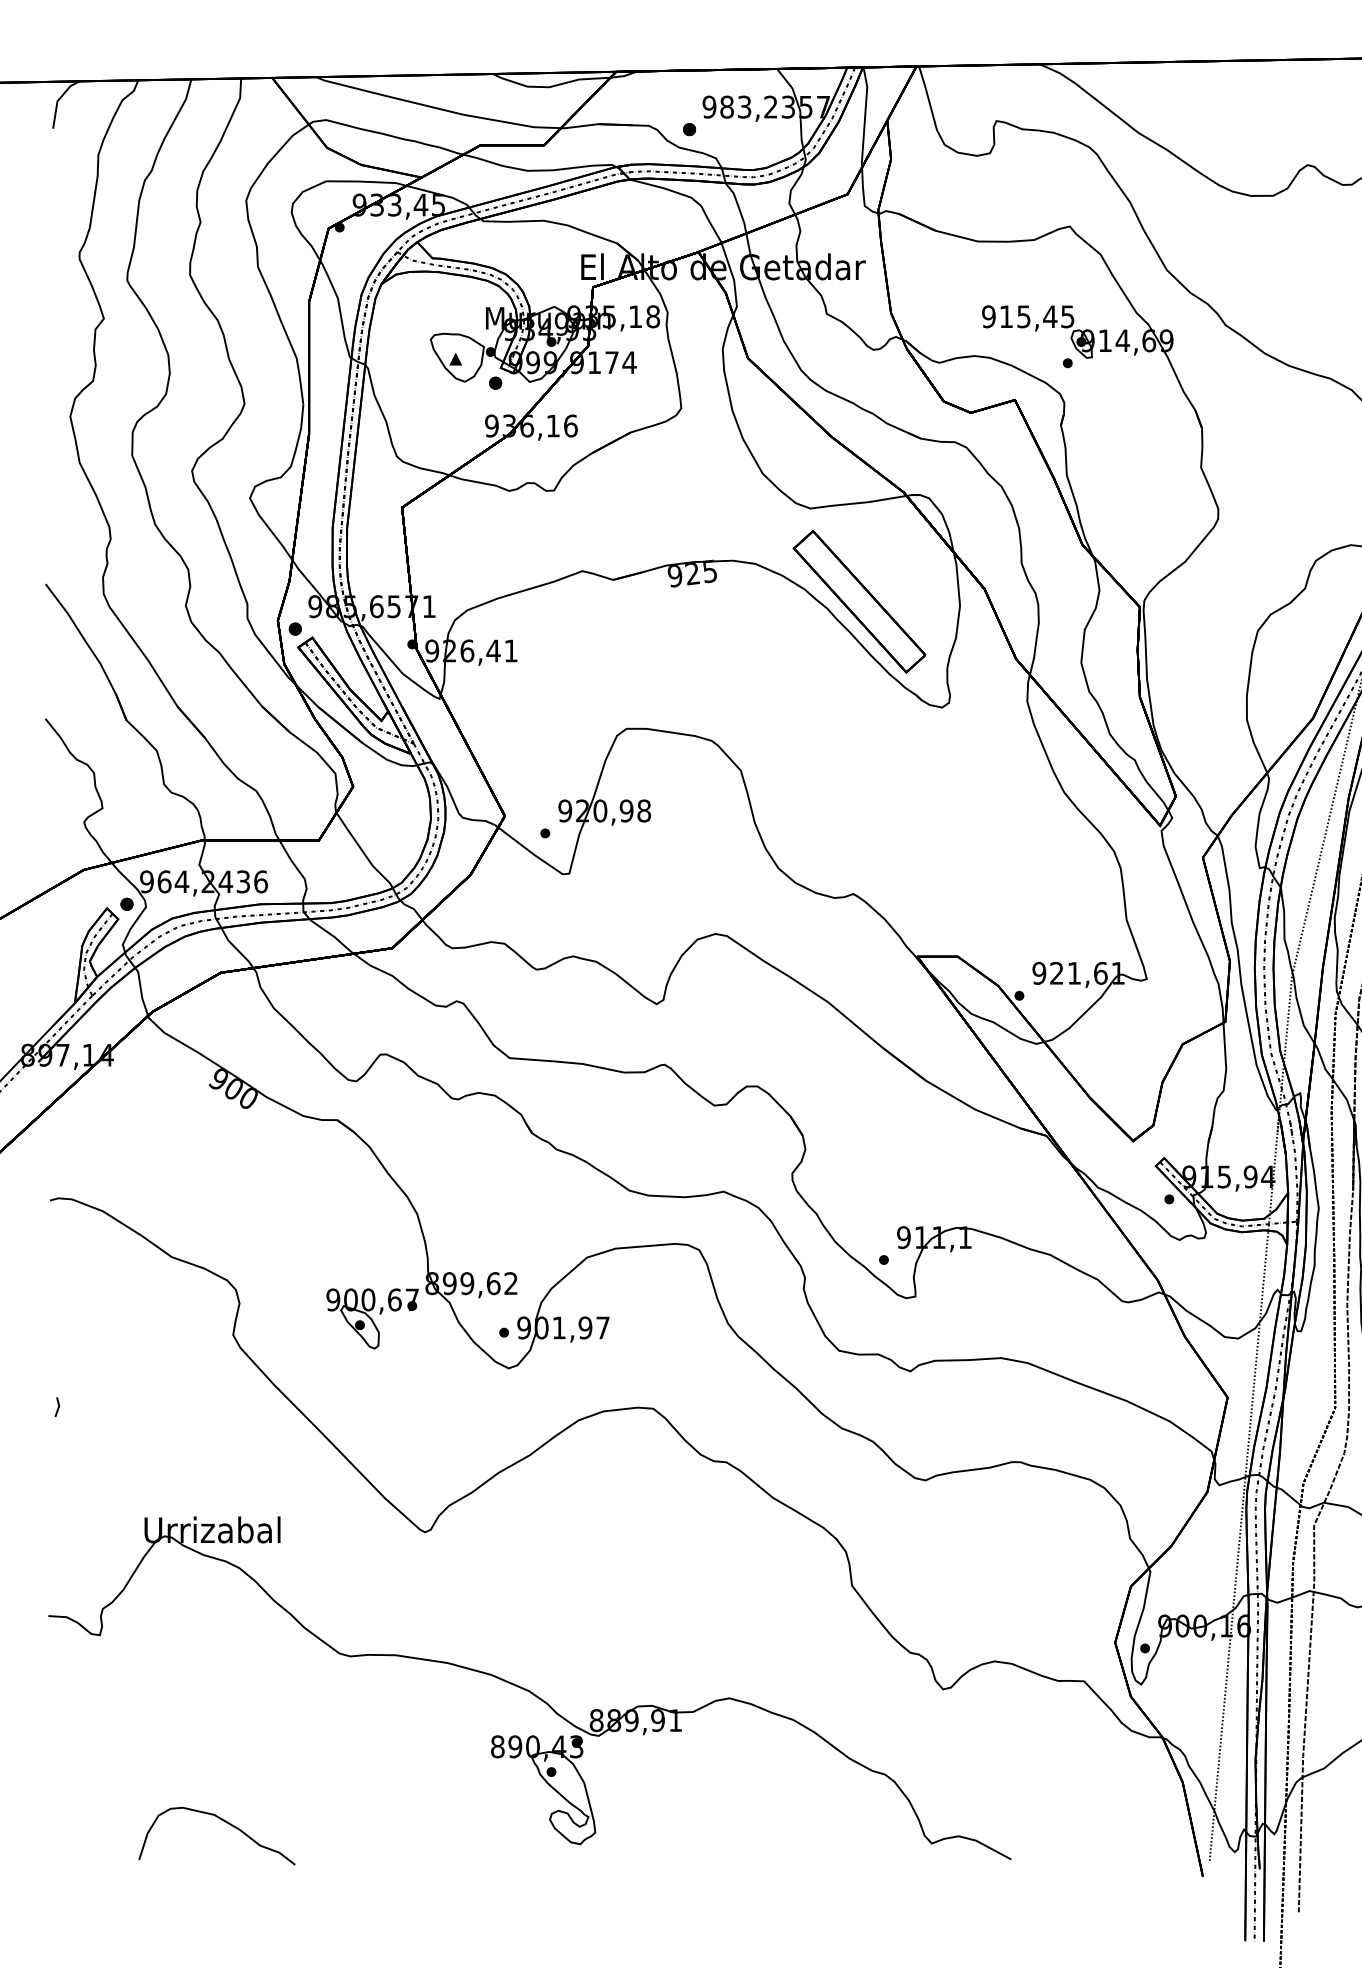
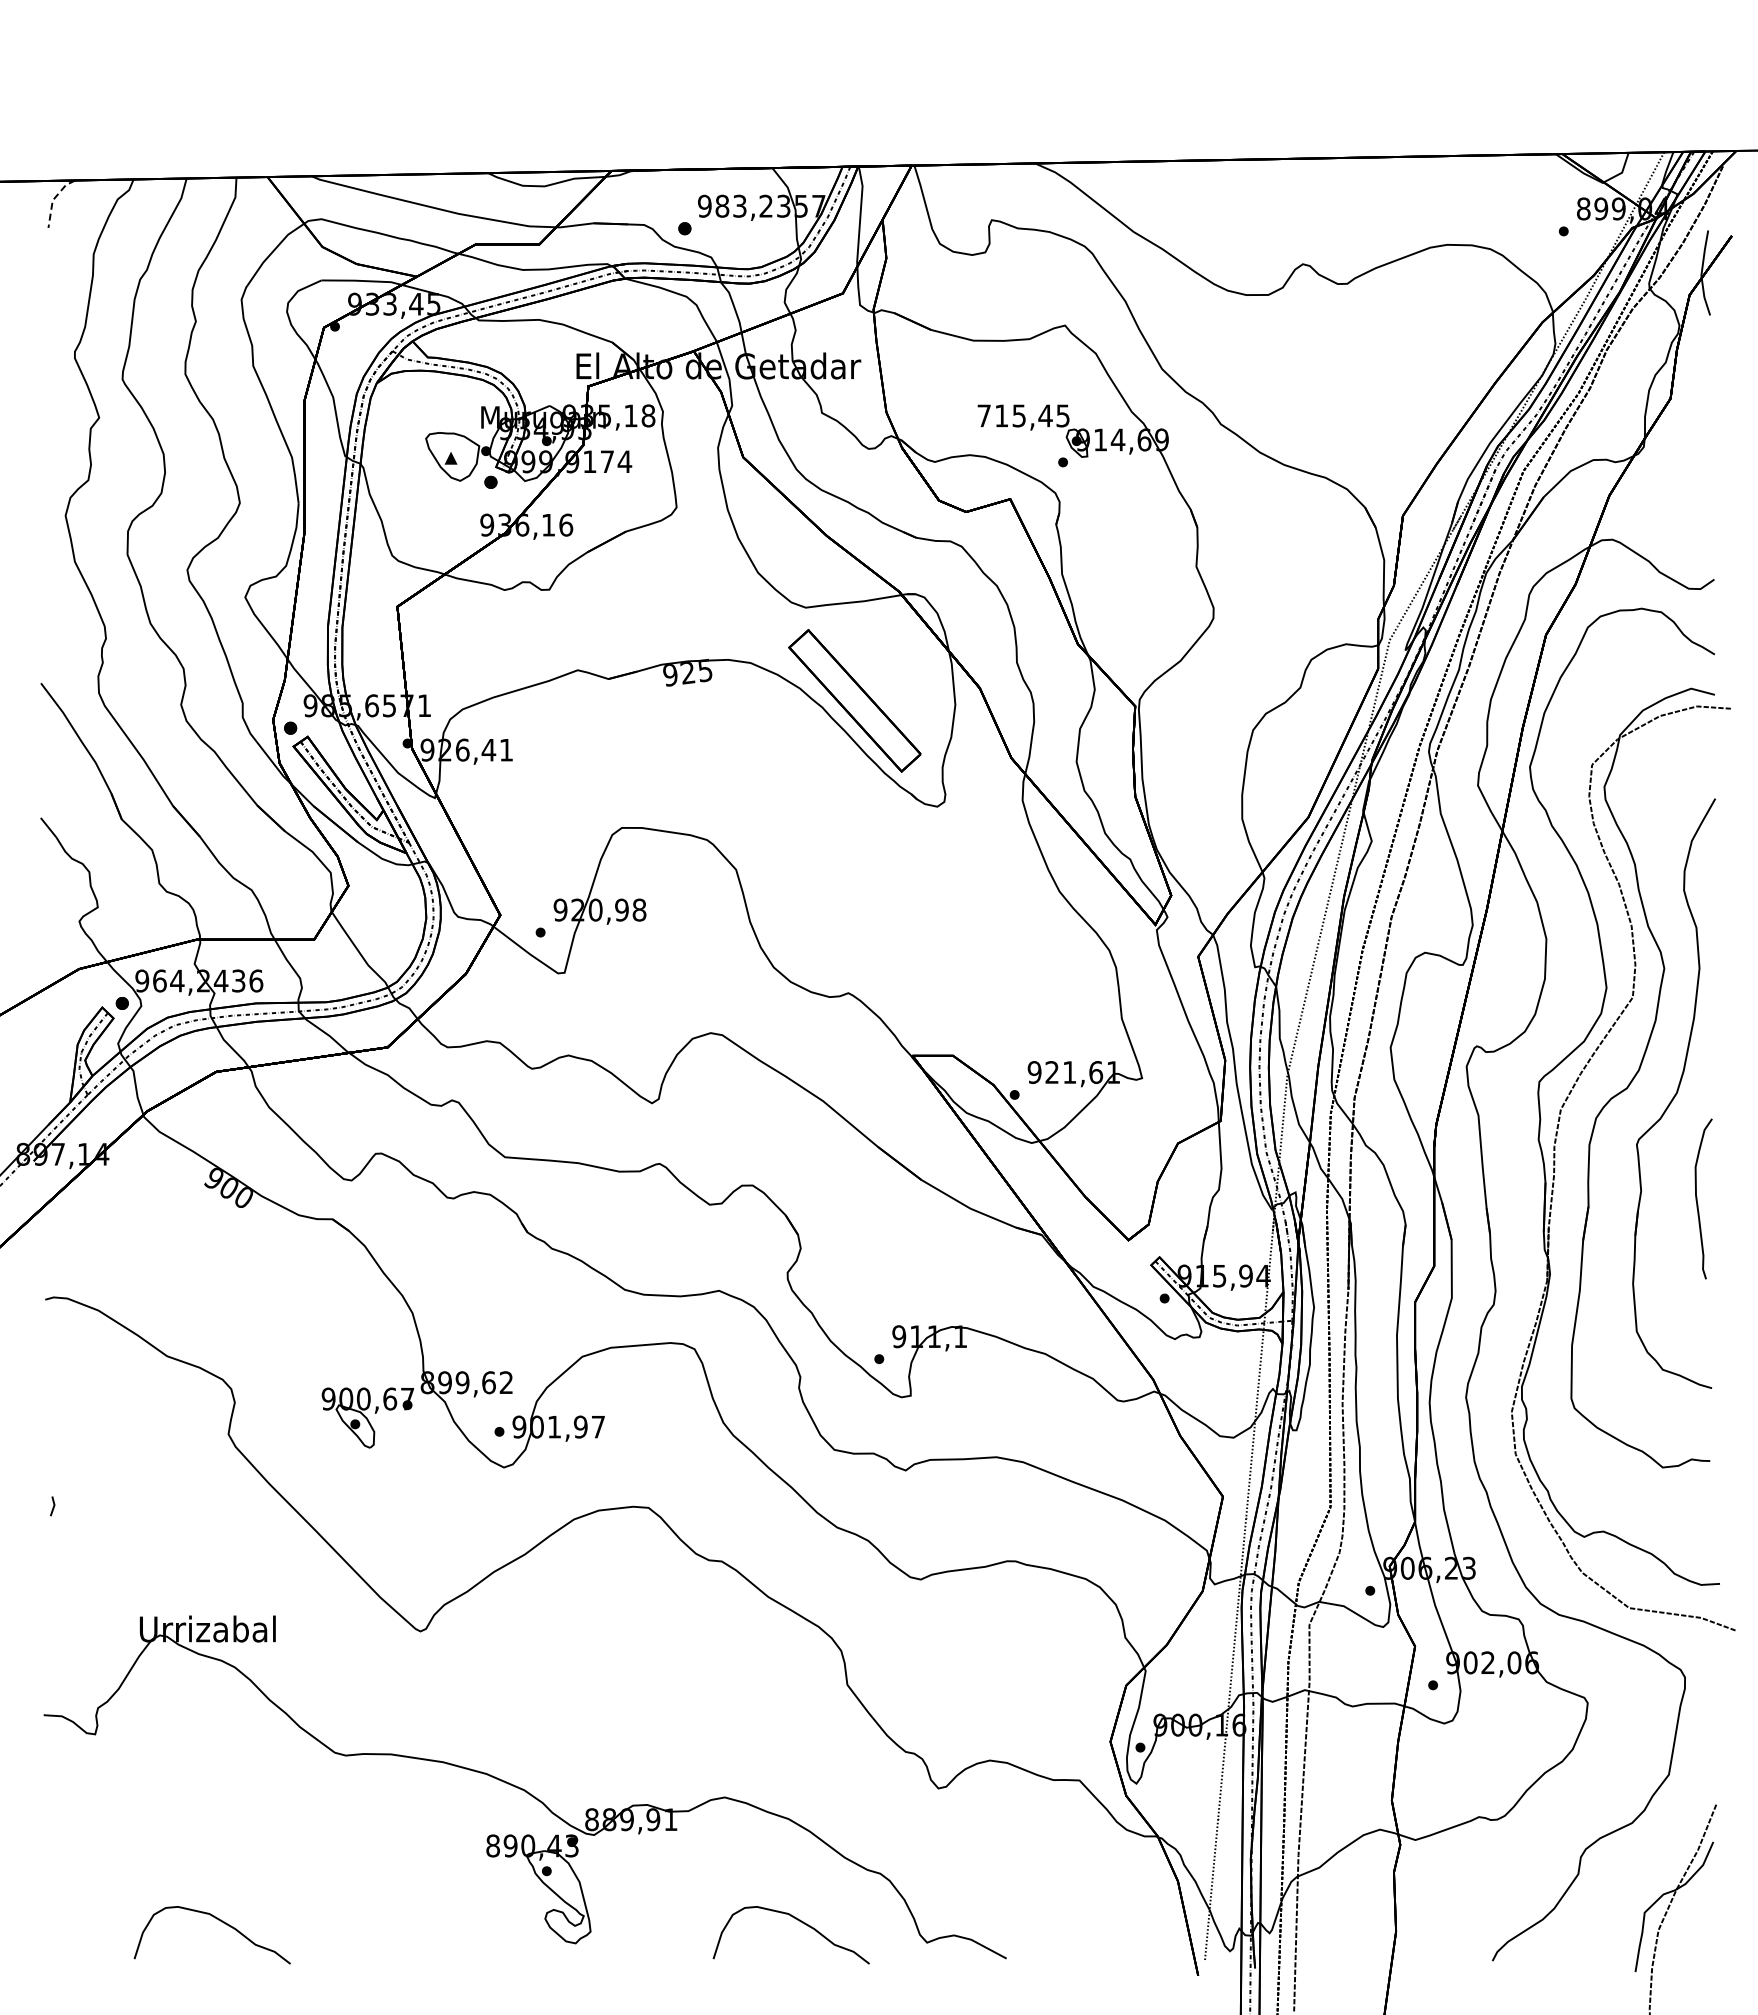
line: (58, 100) -> (53, 199), solid -> dashed
text: (989, 316) -> (984, 415), 915,45 -> 715,45
curve: (802, 1821) -> (797, 1920), added

